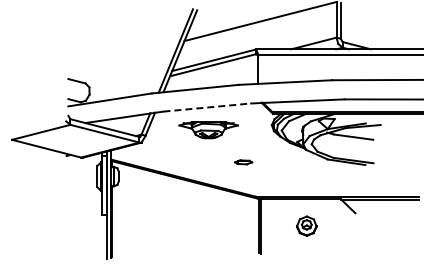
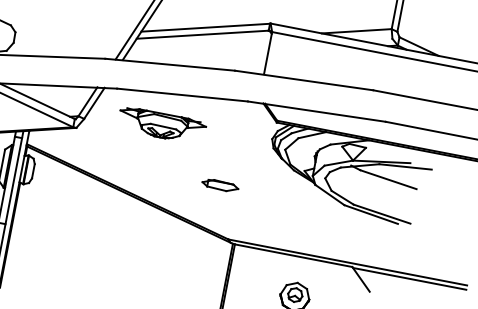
line: (207, 107) -> (182, 95), dashed -> solid
part: (208, 130) -> (161, 125), moved
part: (243, 162) -> (220, 185), size x1.43

